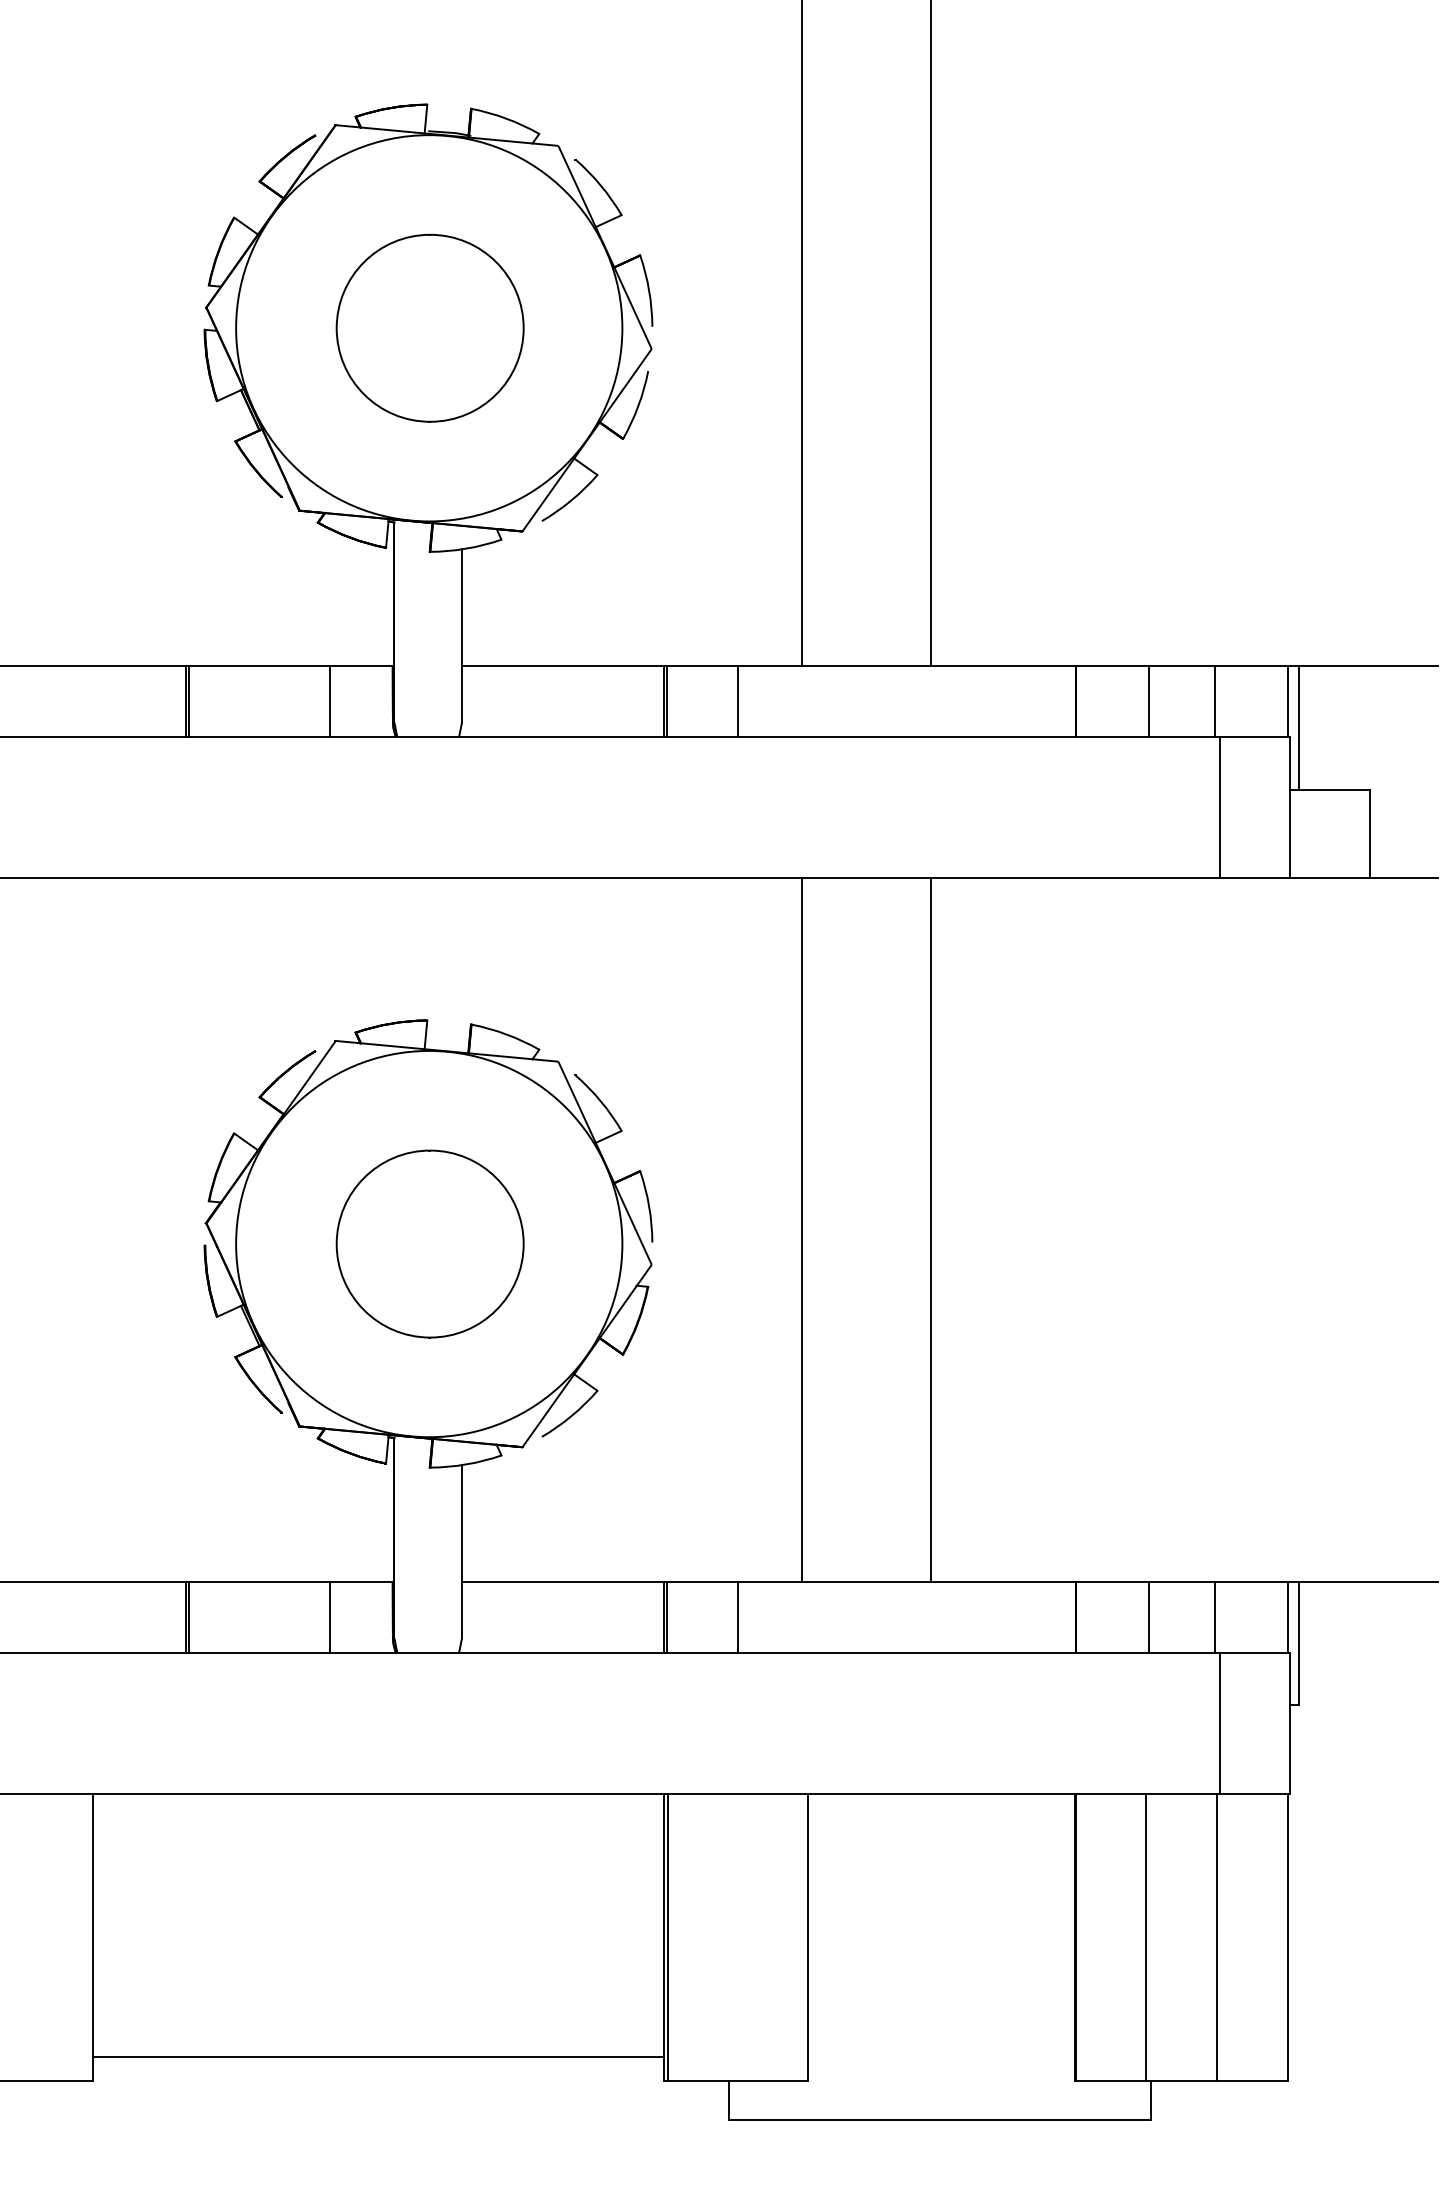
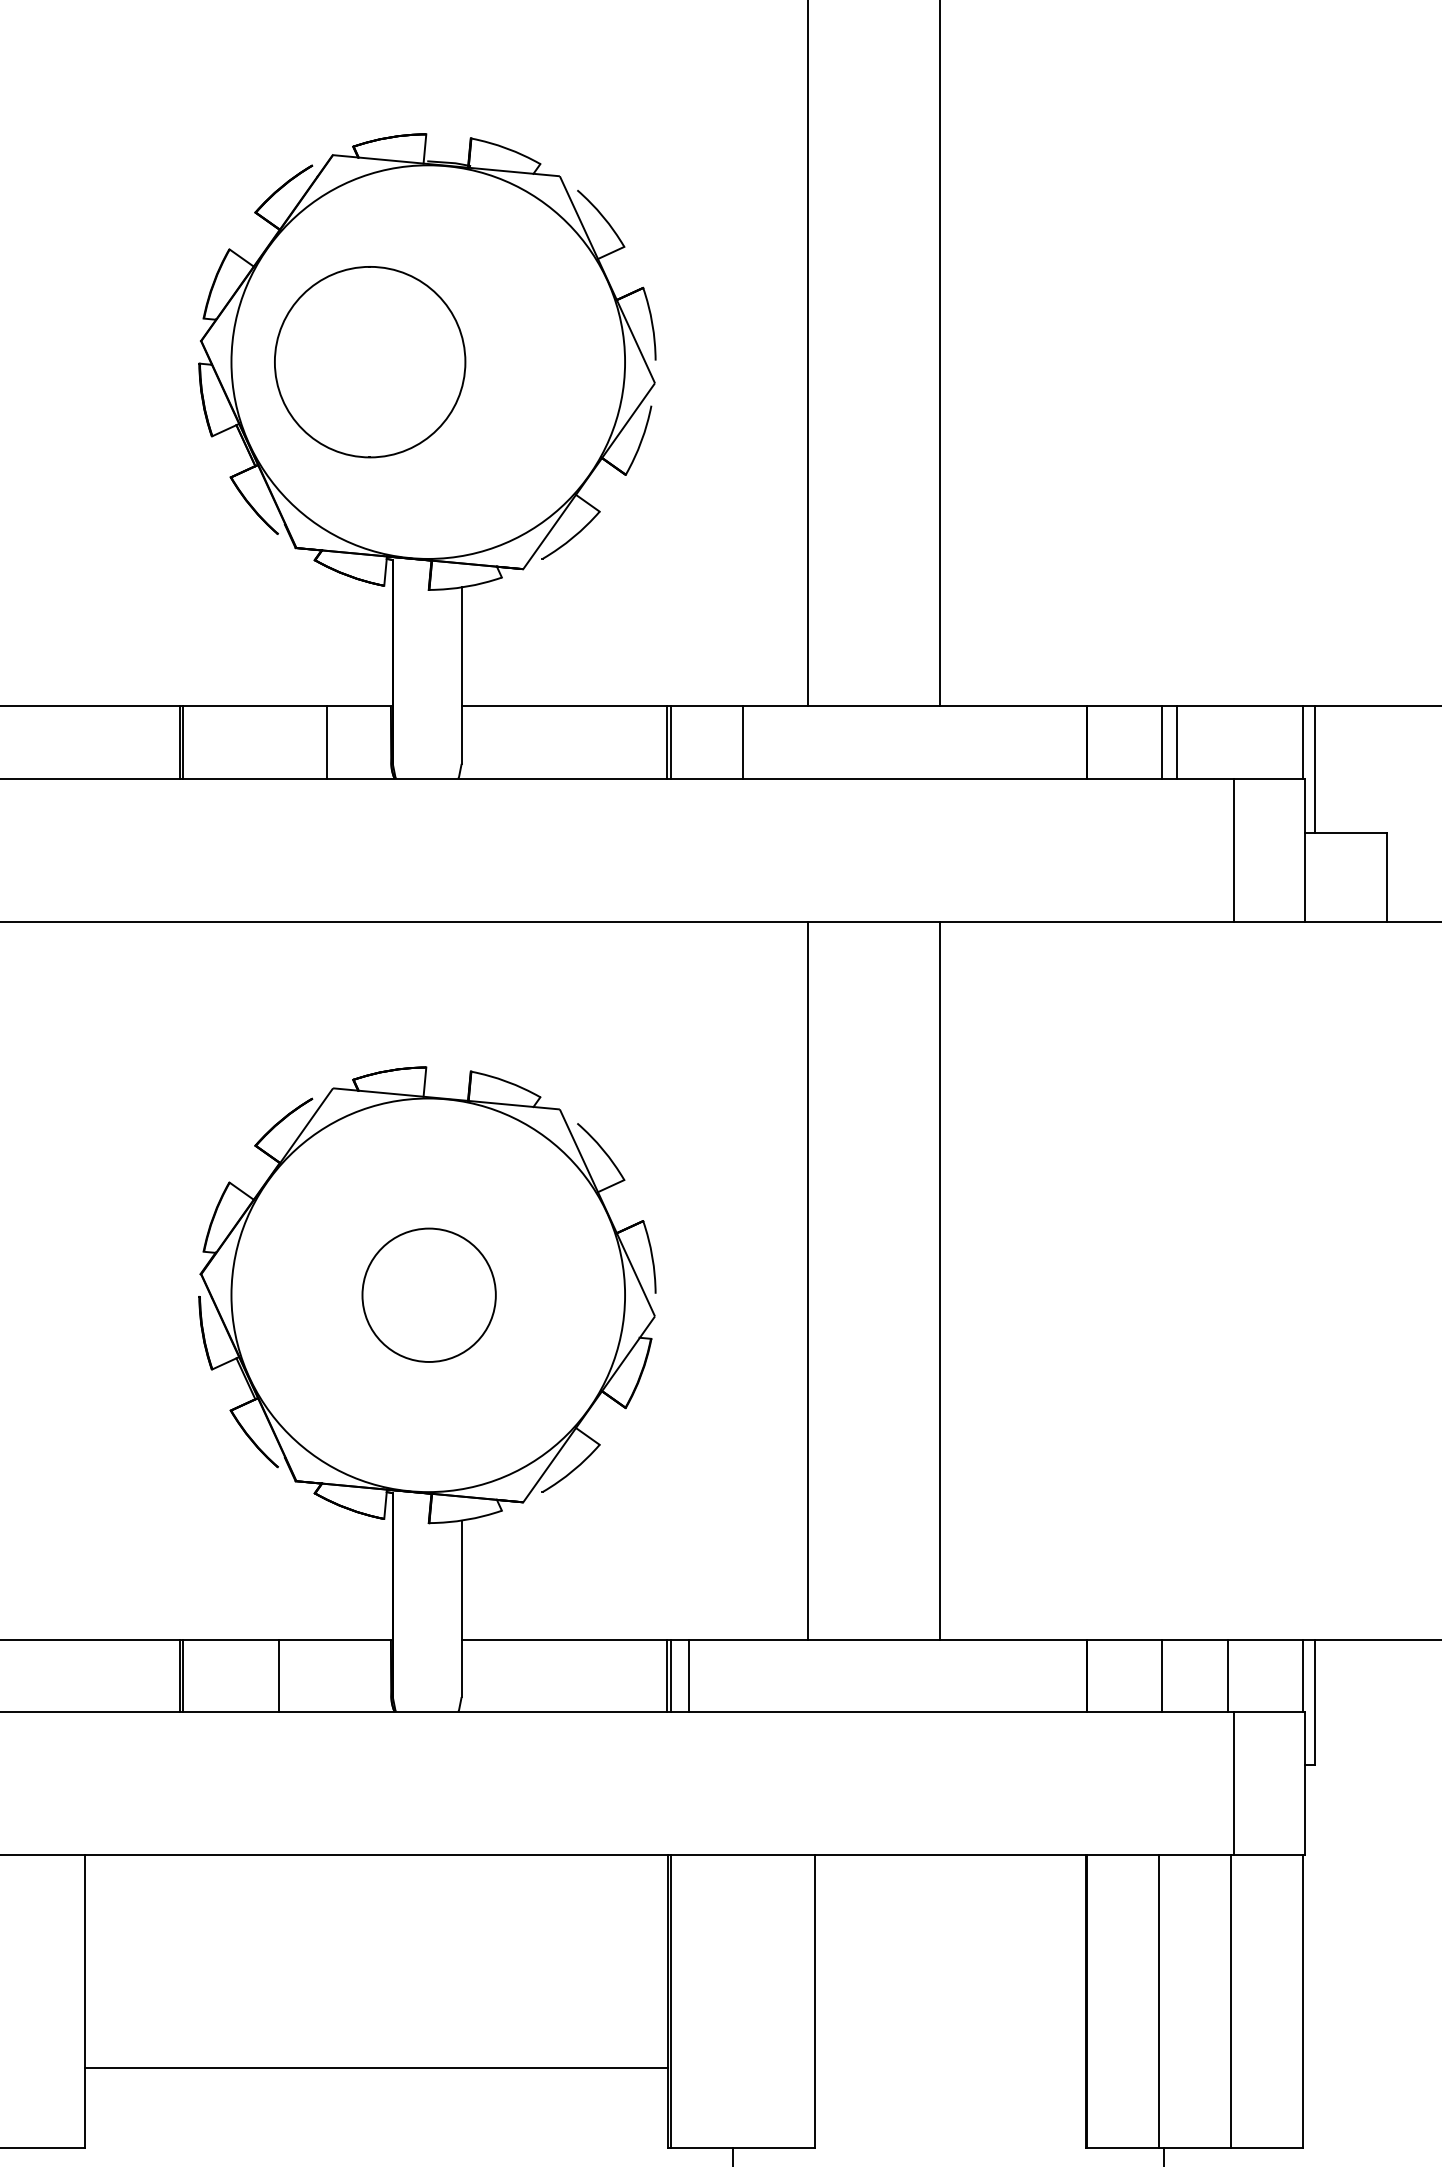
part: (429, 327) -> (369, 361), moved
line: (1214, 701) -> (1176, 742), moved
part: (429, 1243) -> (428, 1294), size x0.7
line: (329, 1617) -> (278, 1675), moved
line: (737, 1617) -> (688, 1675), moved
line: (378, 2056) -> (376, 2068), moved

